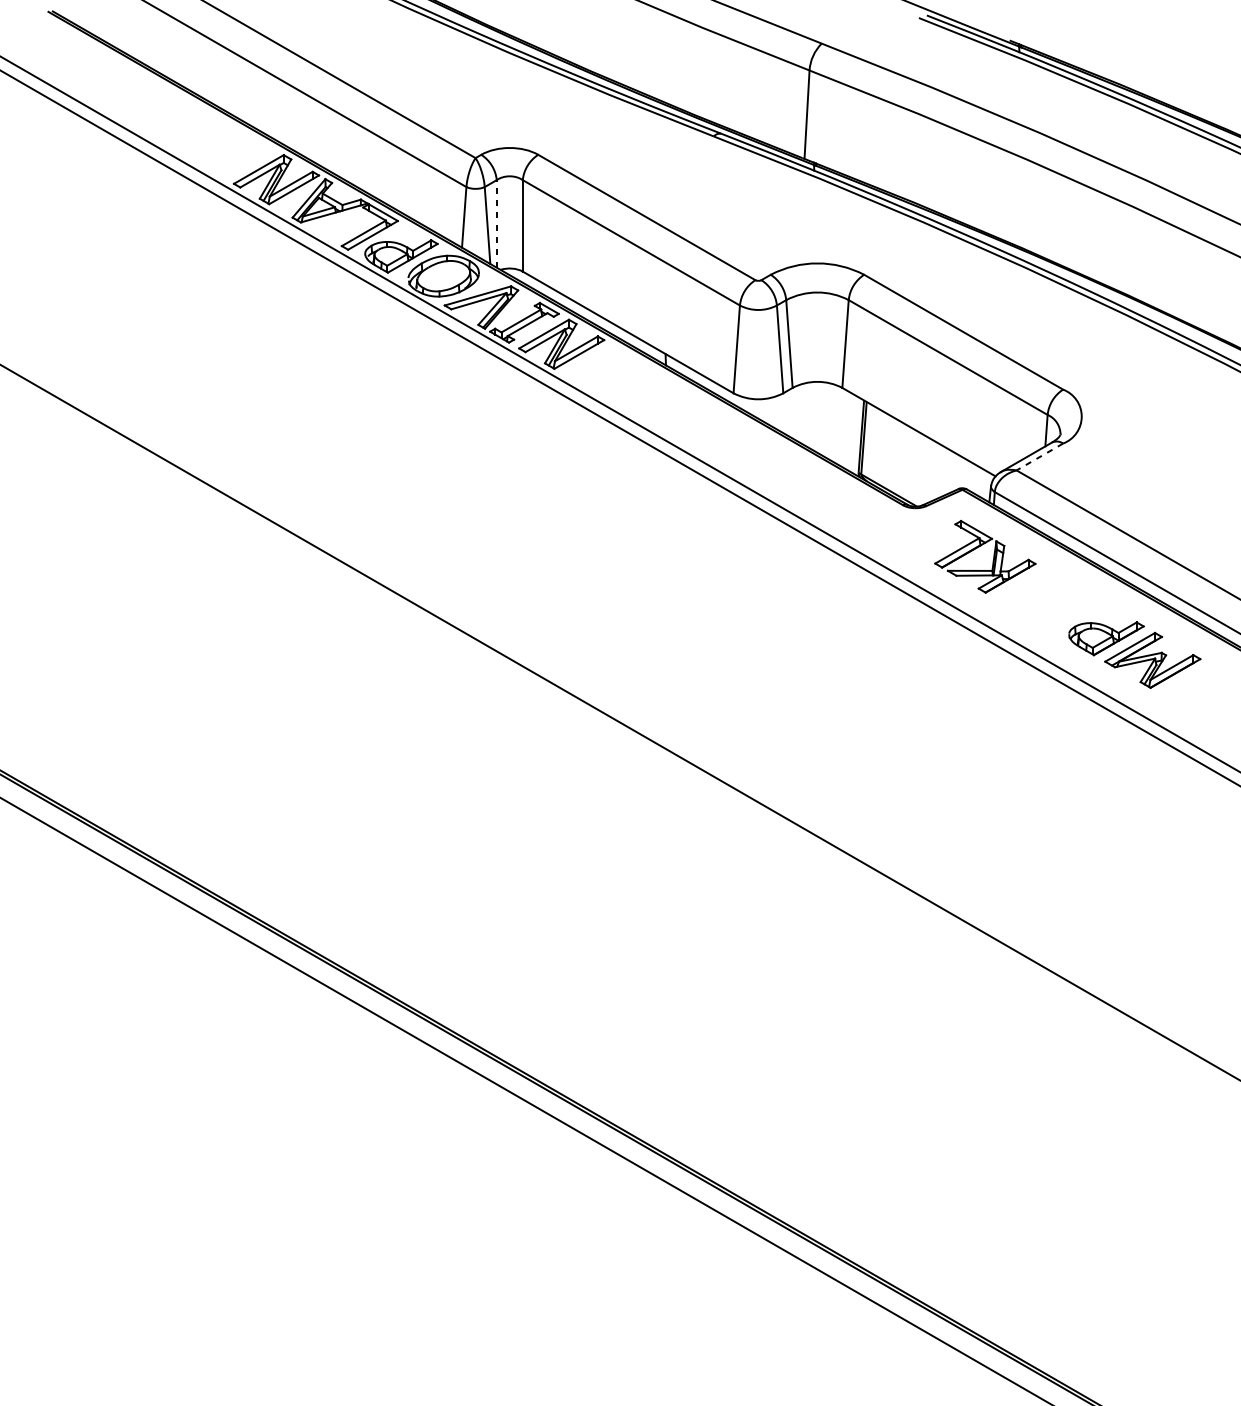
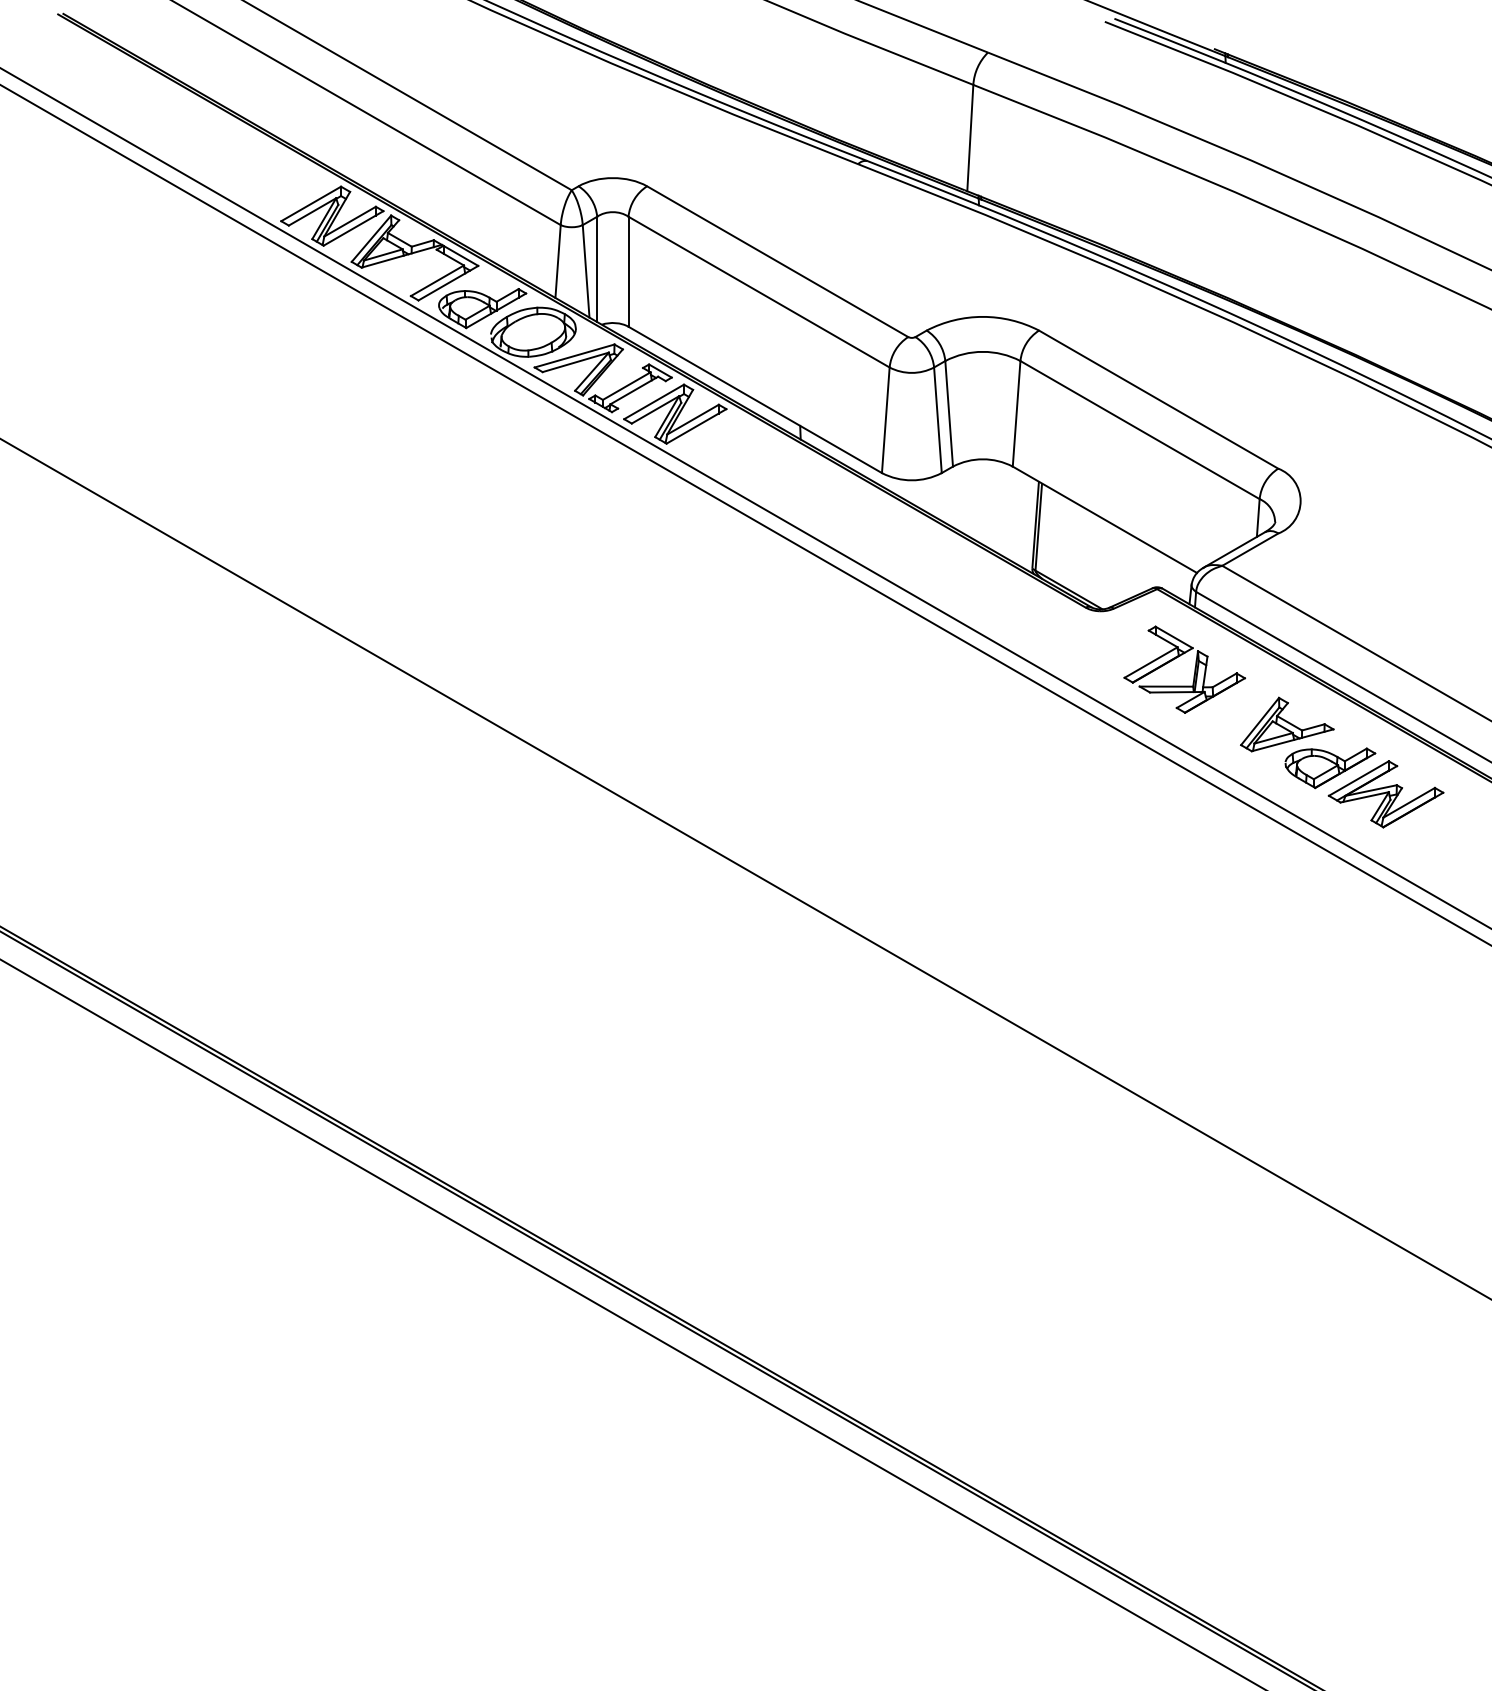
line: (497, 223) -> (597, 269), dashed -> solid
line: (1039, 456) -> (1249, 549), dashed -> solid
part: (1070, 602) -> (1287, 724), added

